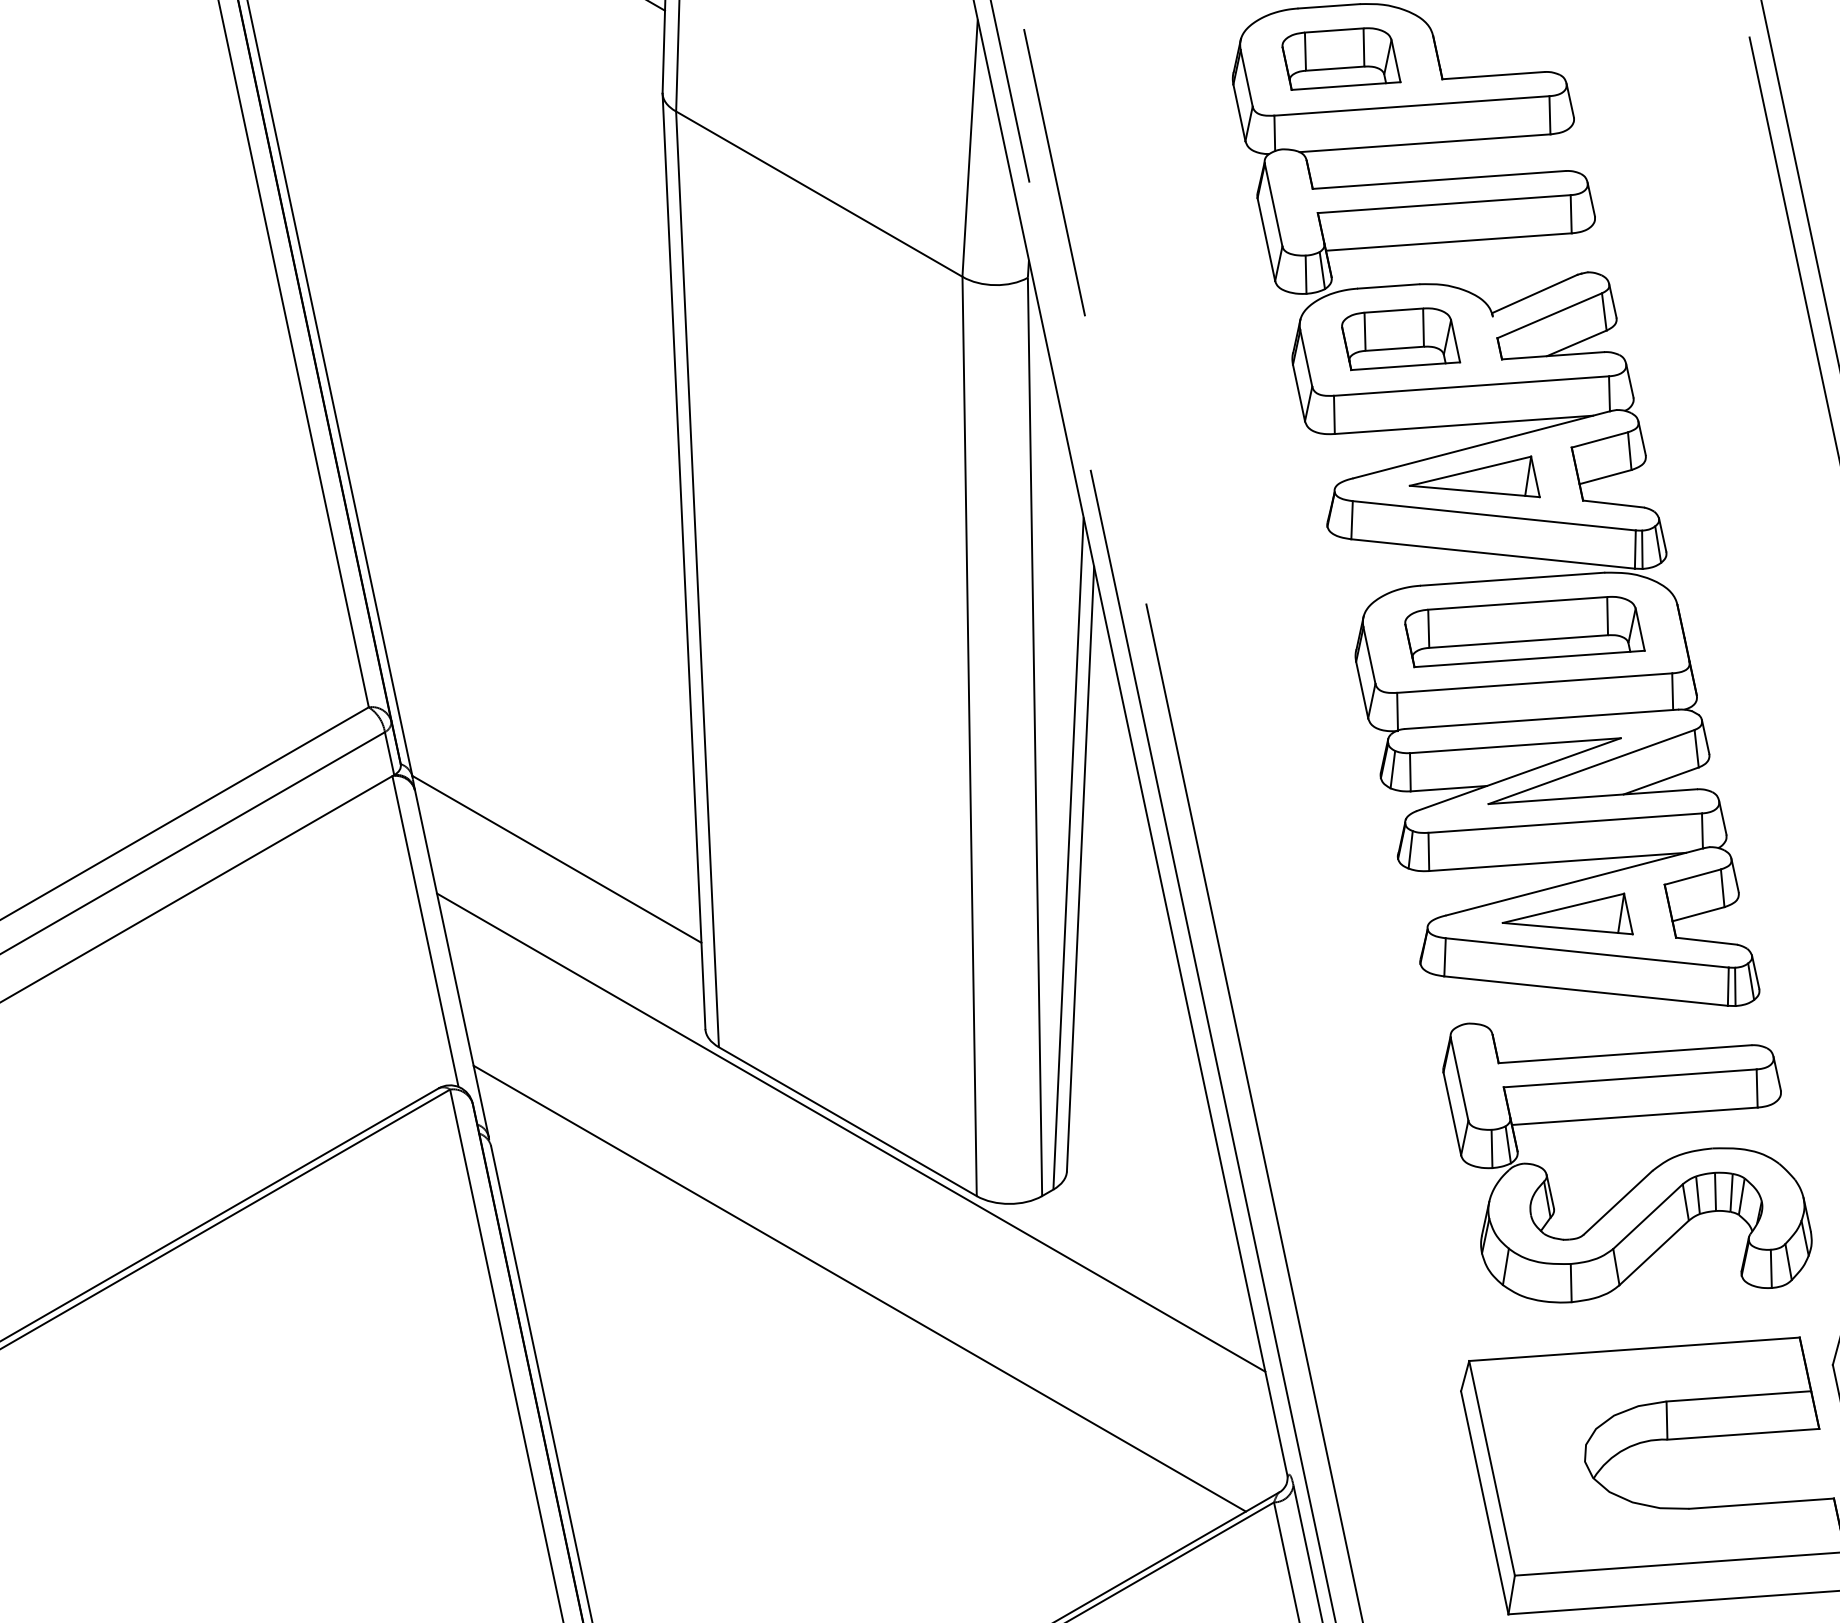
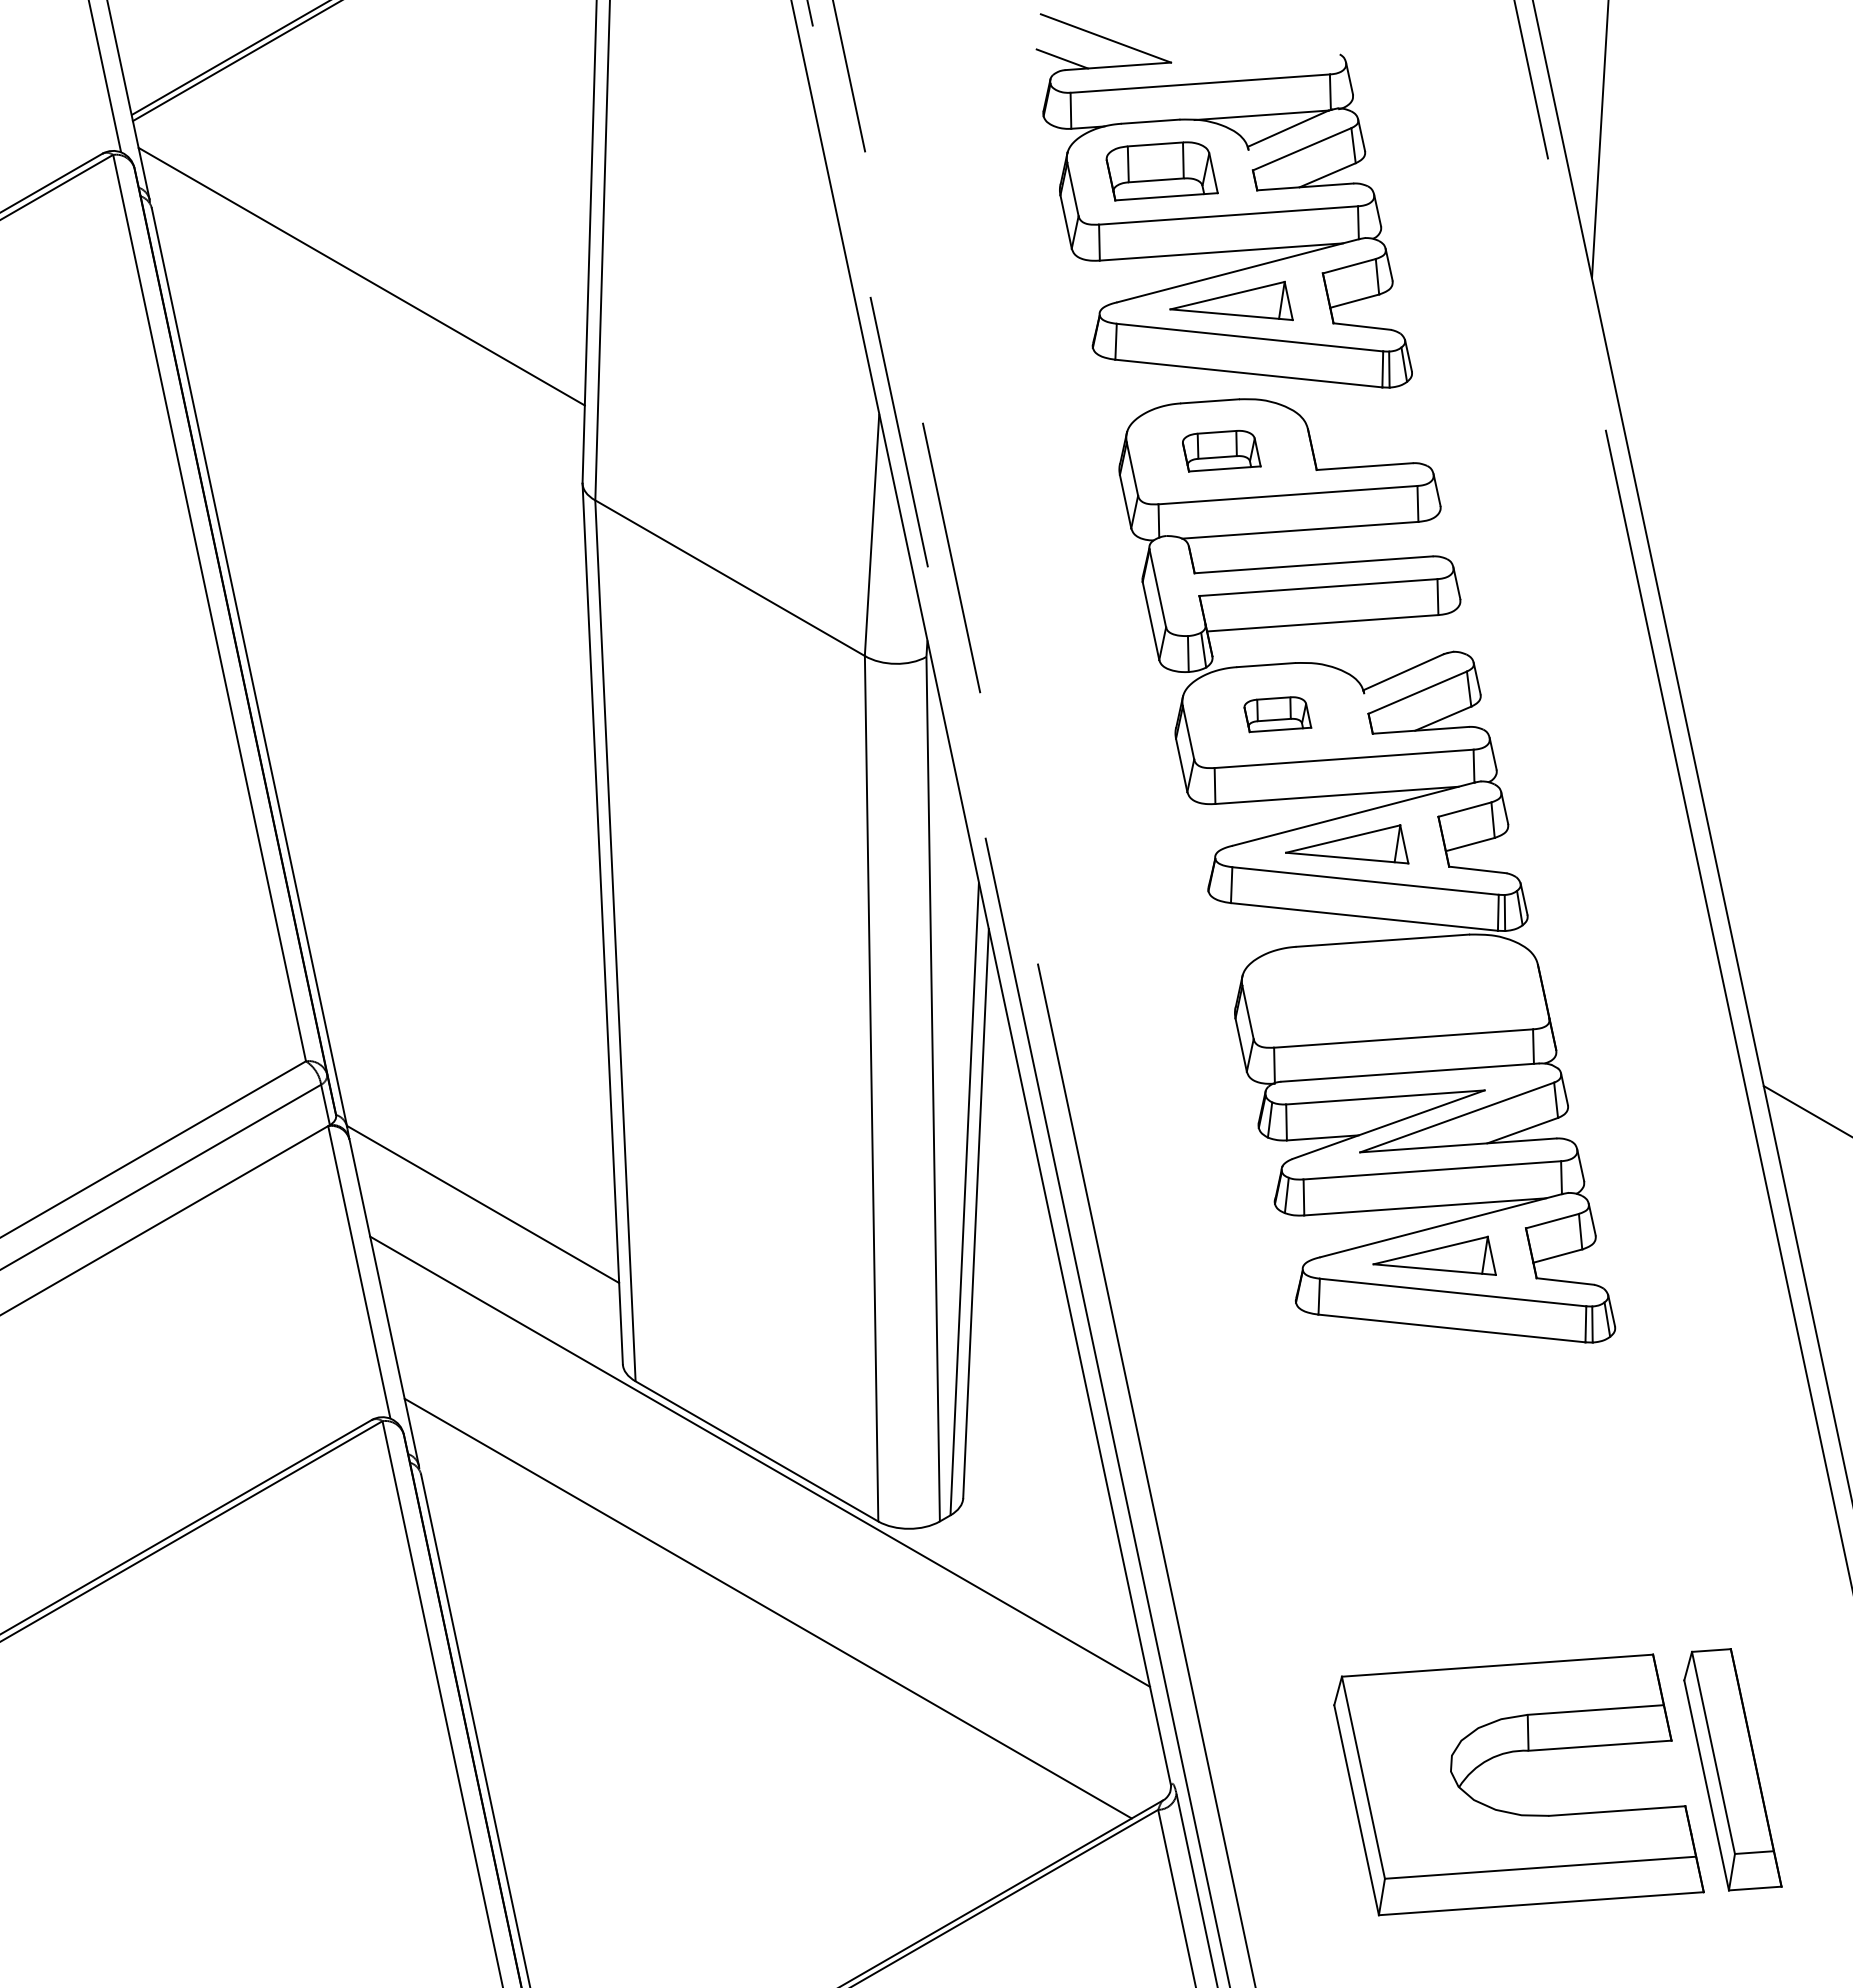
part: (1341, 59) -> (1221, 451), size x0.7
part: (1400, 338) -> (1277, 714), size x0.6
part: (1525, 632) -> (1394, 990), removed
part: (1642, 1178) -> (1505, 1504), removed

